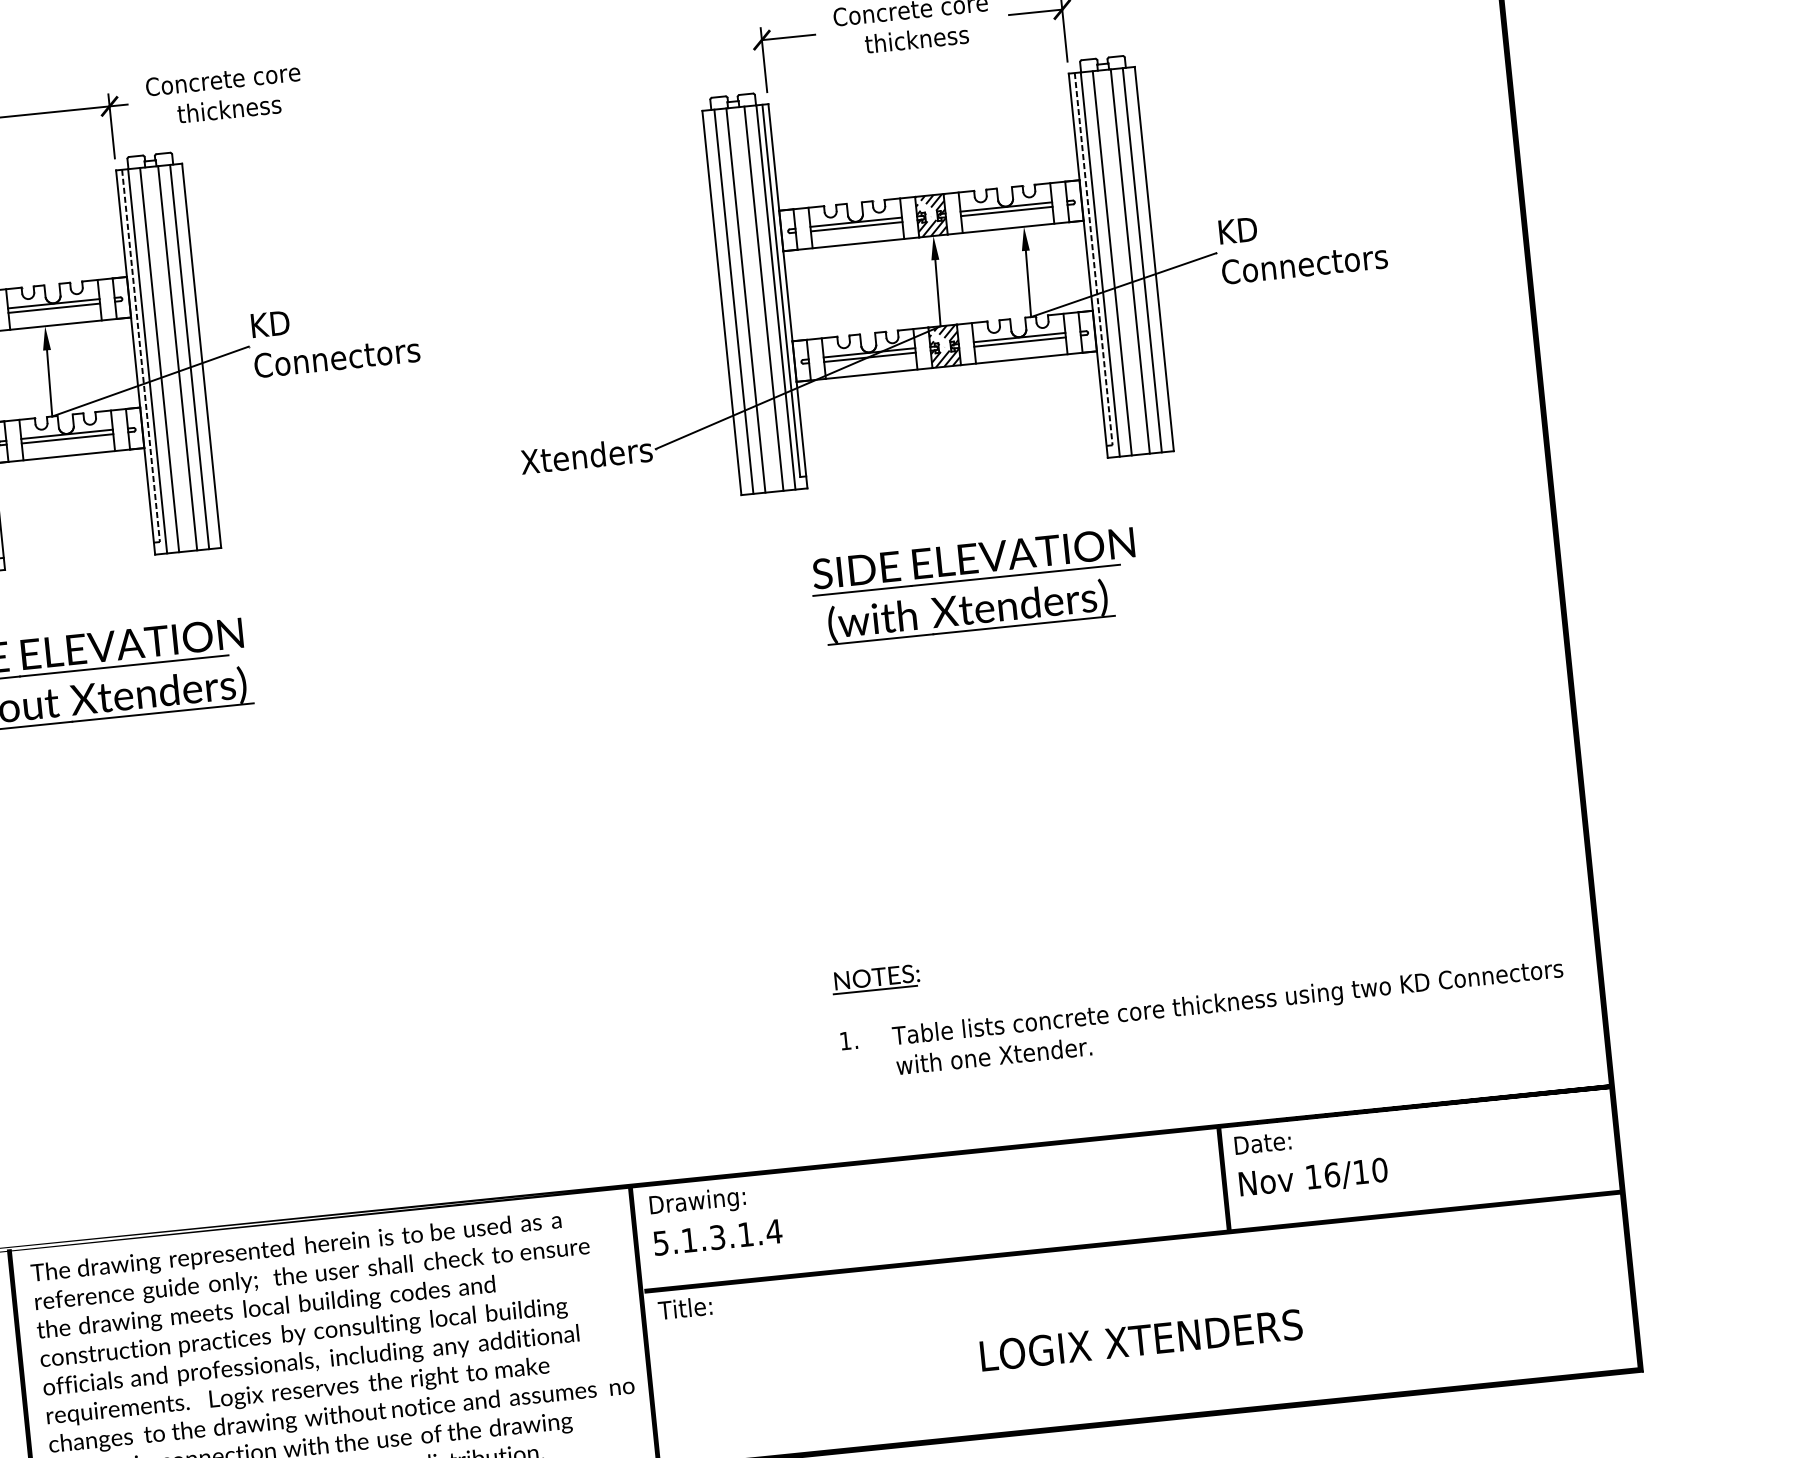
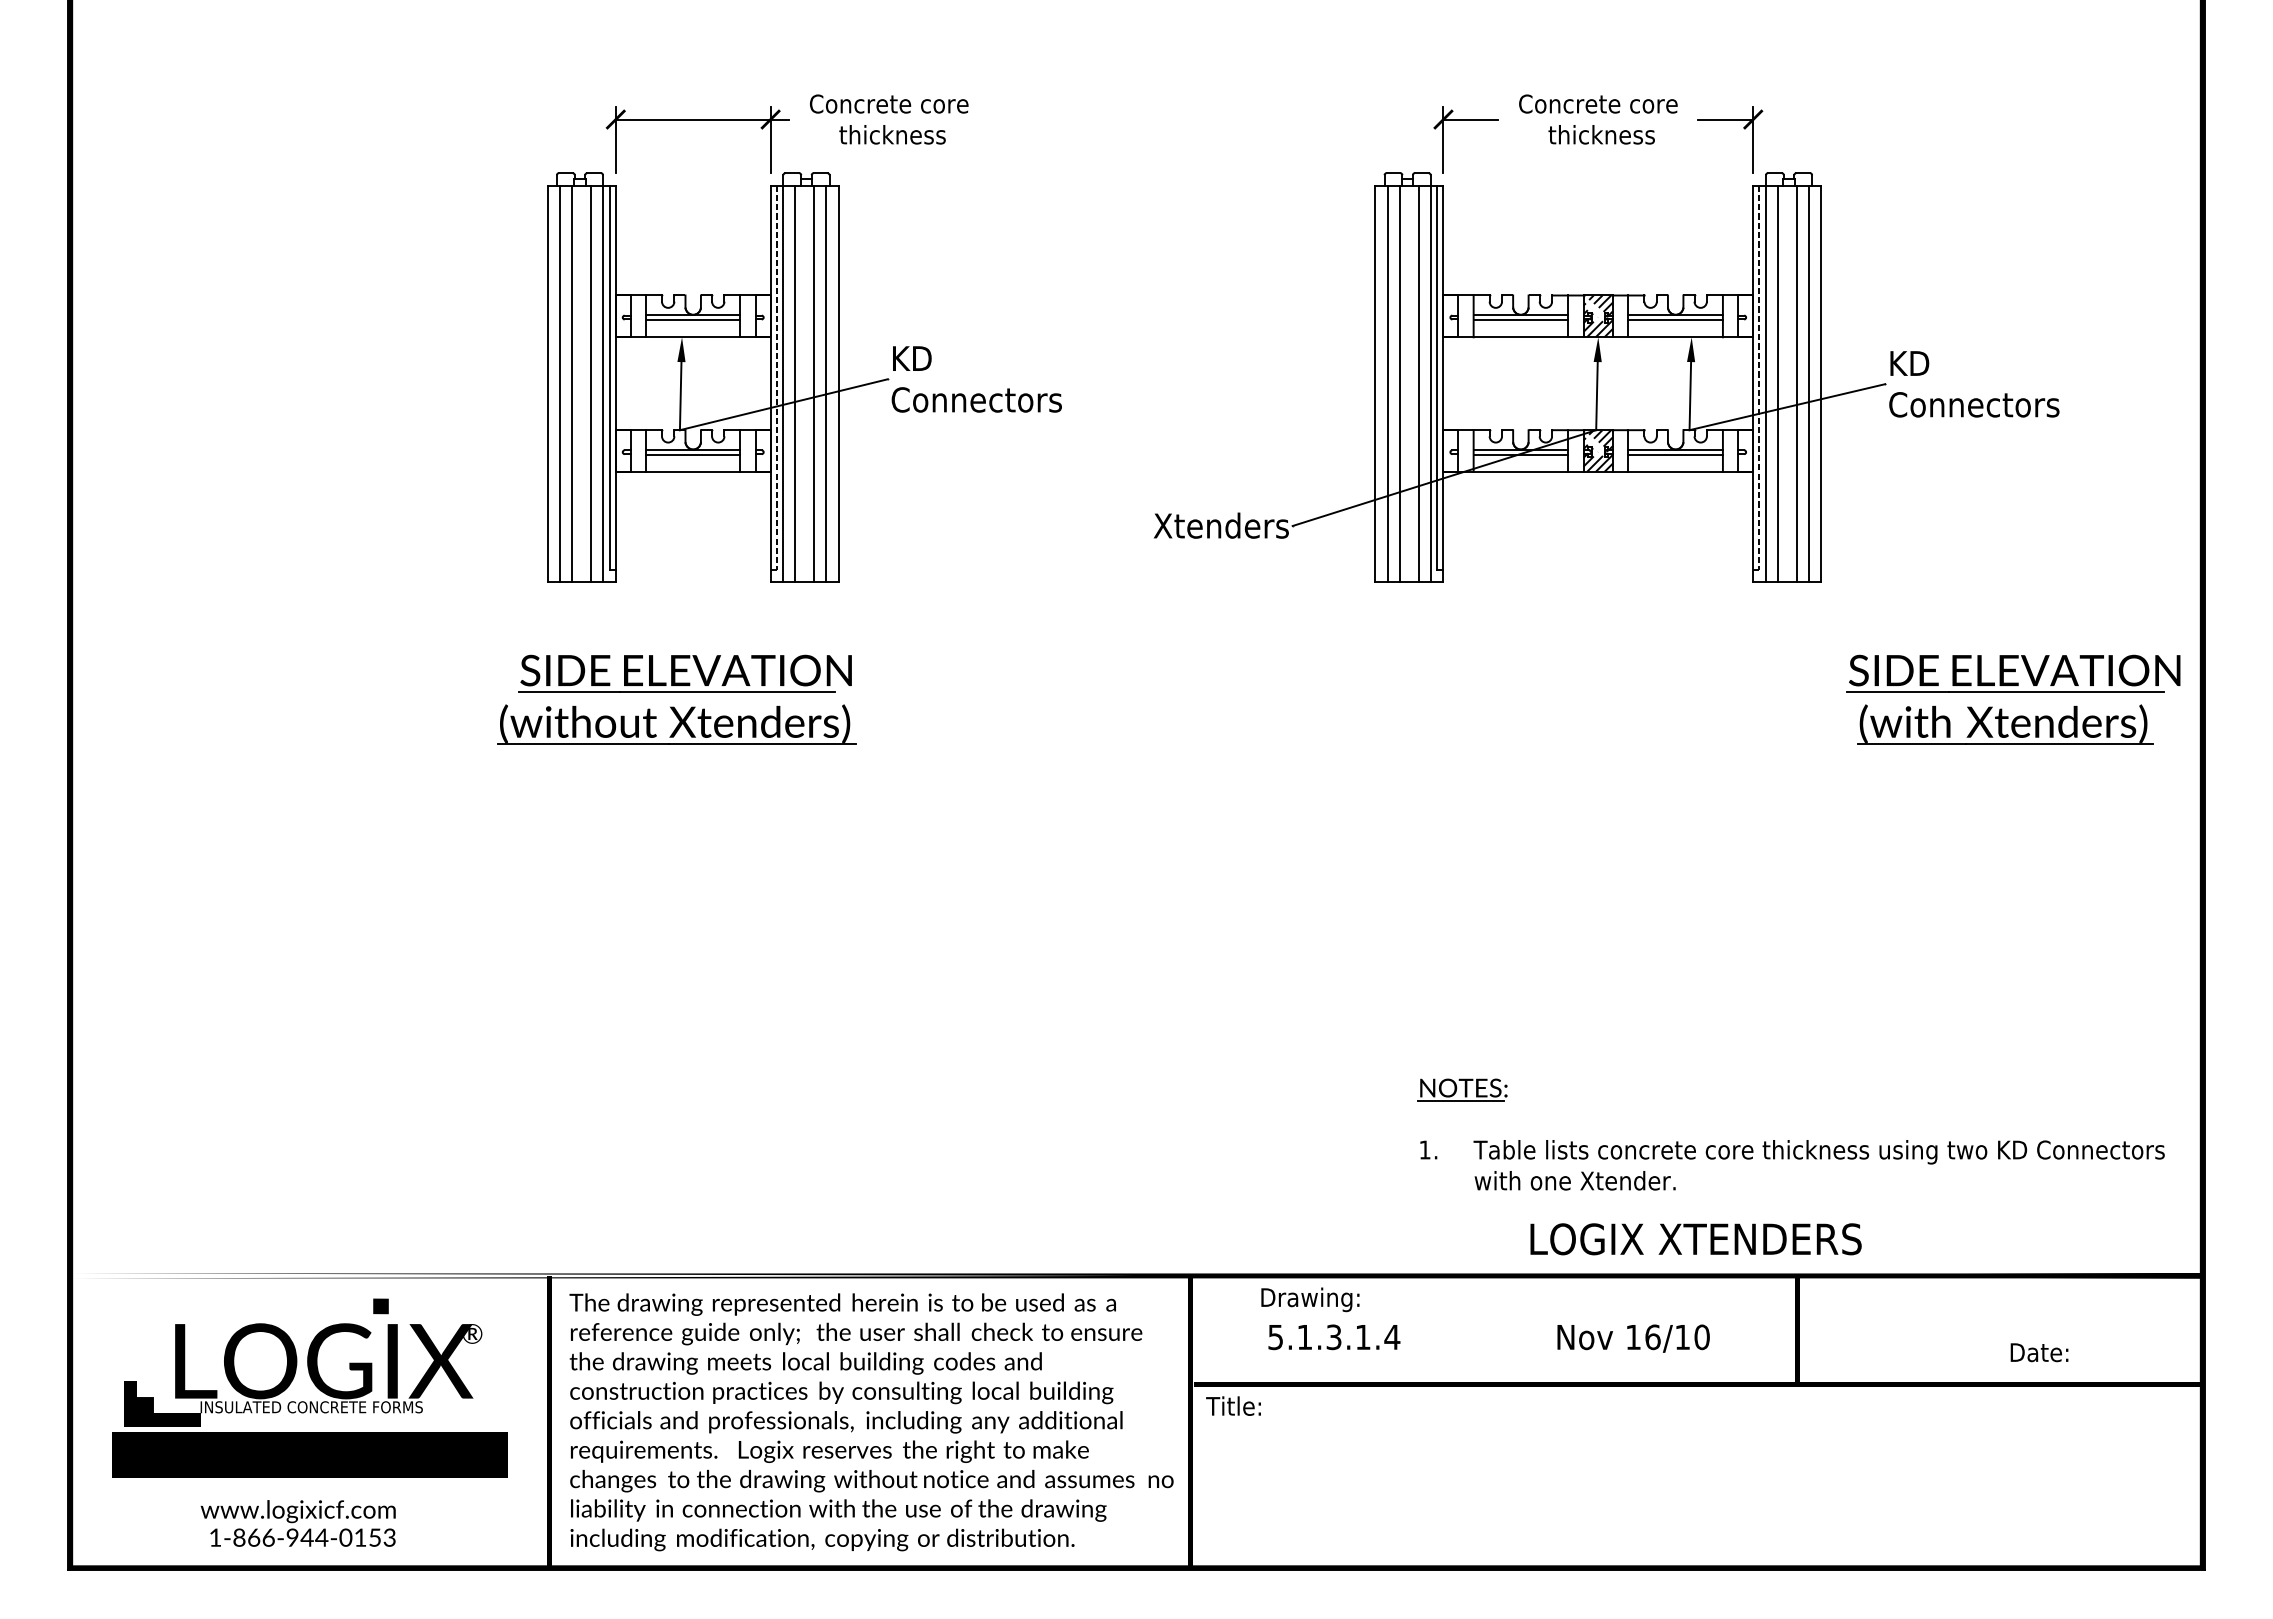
part: (974, 579) -> (2013, 692), moved
text: (1262, 1143) -> (2039, 1352), moved
text: (1313, 1178) -> (1633, 1338), moved
text: (697, 1202) -> (1310, 1299), moved
text: (718, 1237) -> (1334, 1337), moved
text: (1140, 1340) -> (1695, 1239), moved

